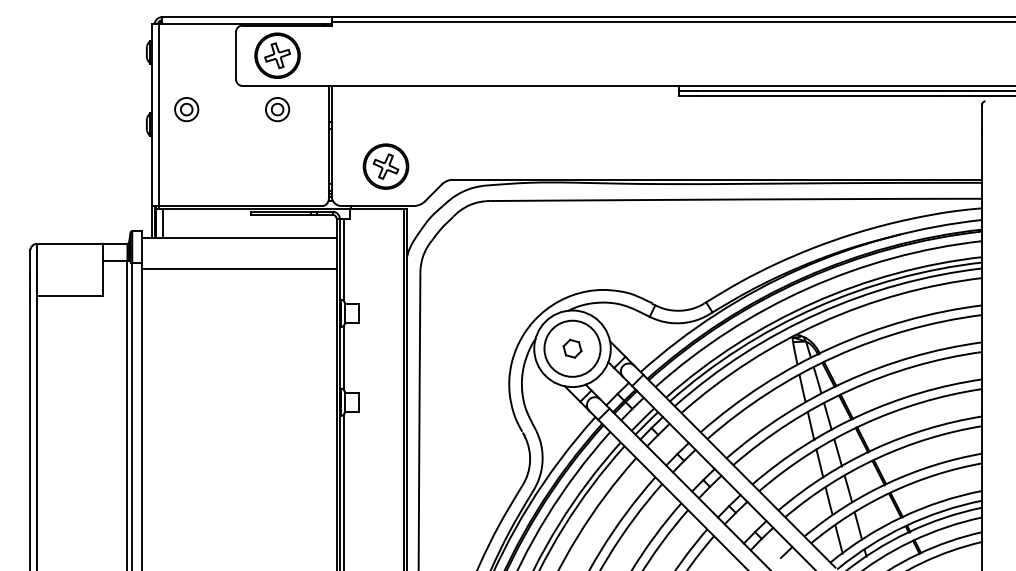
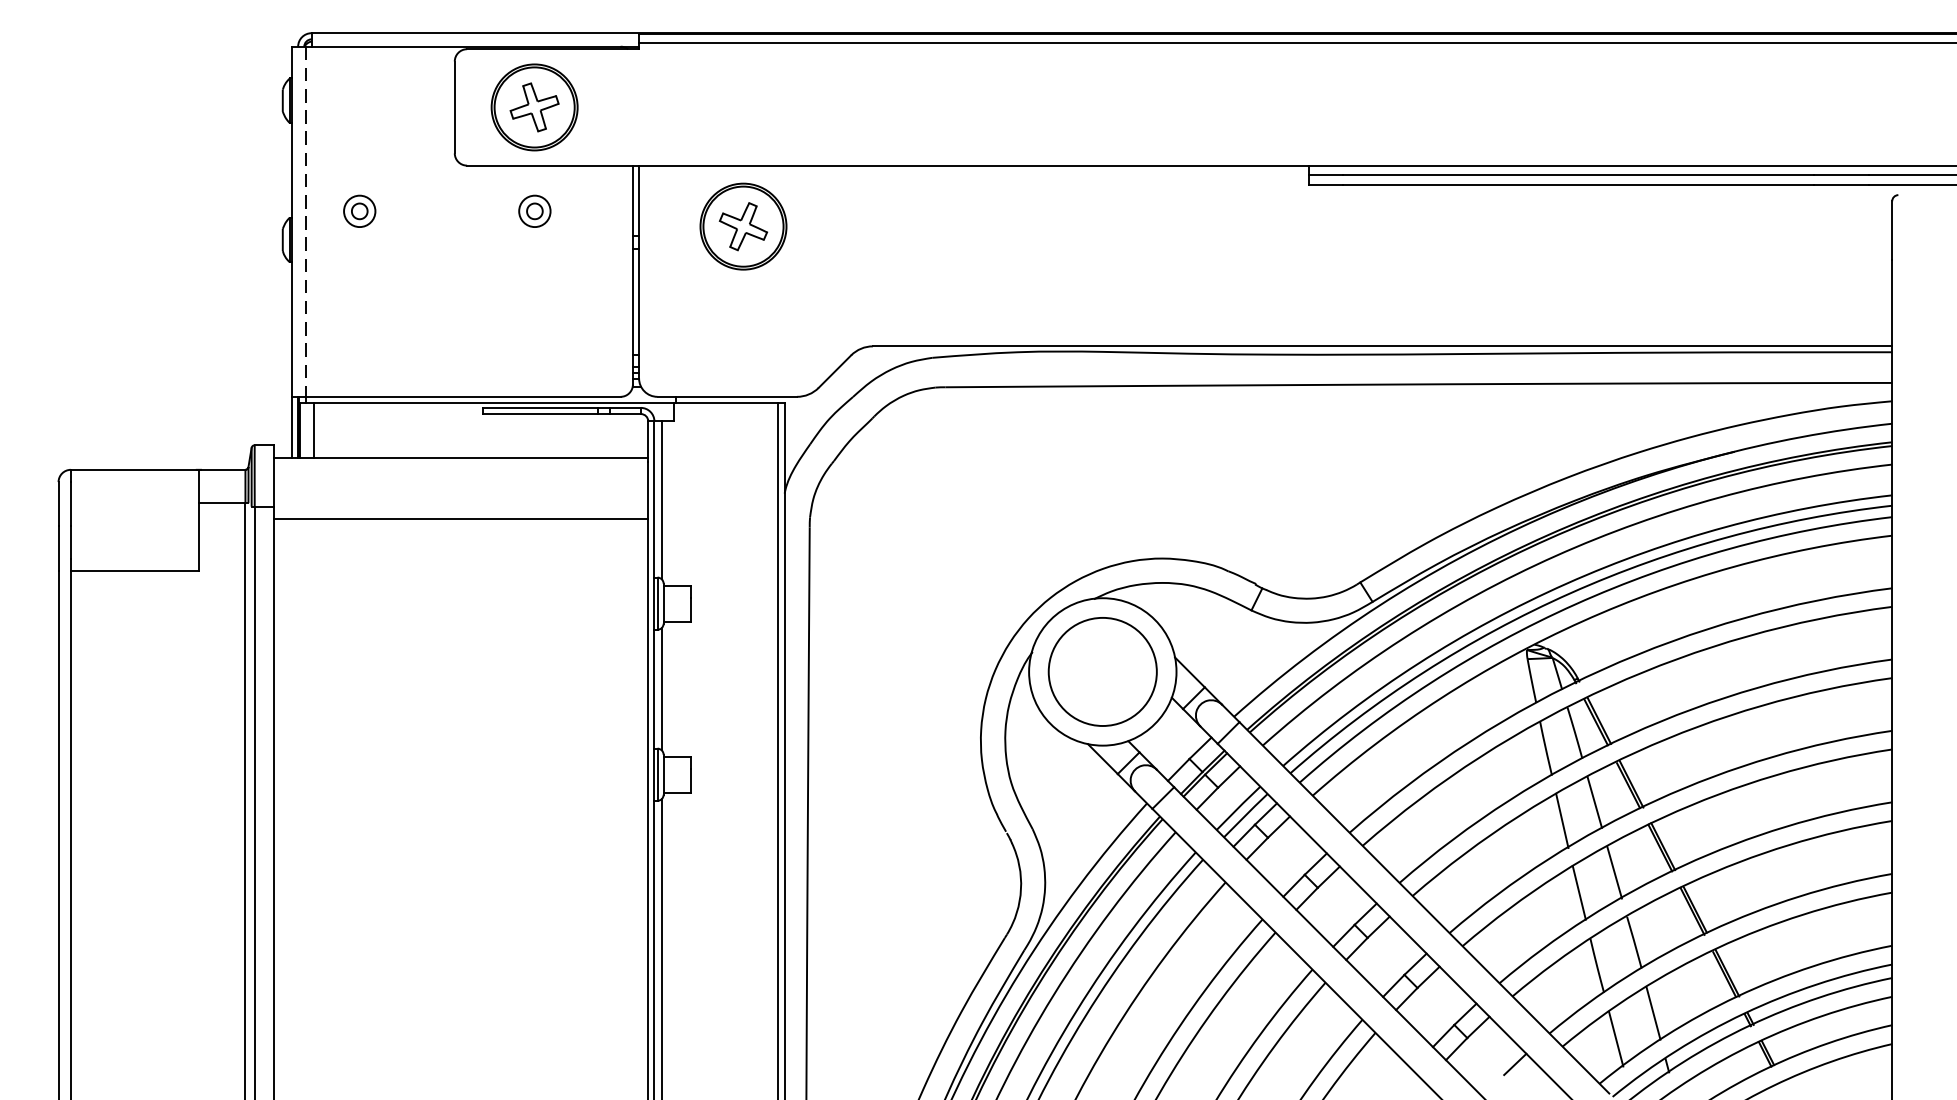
part: (186, 109) -> (359, 210), size x0.7
part: (277, 109) -> (534, 210), size x0.7
line: (158, 115) -> (305, 222), solid -> dashed
part: (385, 166) -> (742, 226), moved
part: (572, 348) -> (1102, 671), removed

